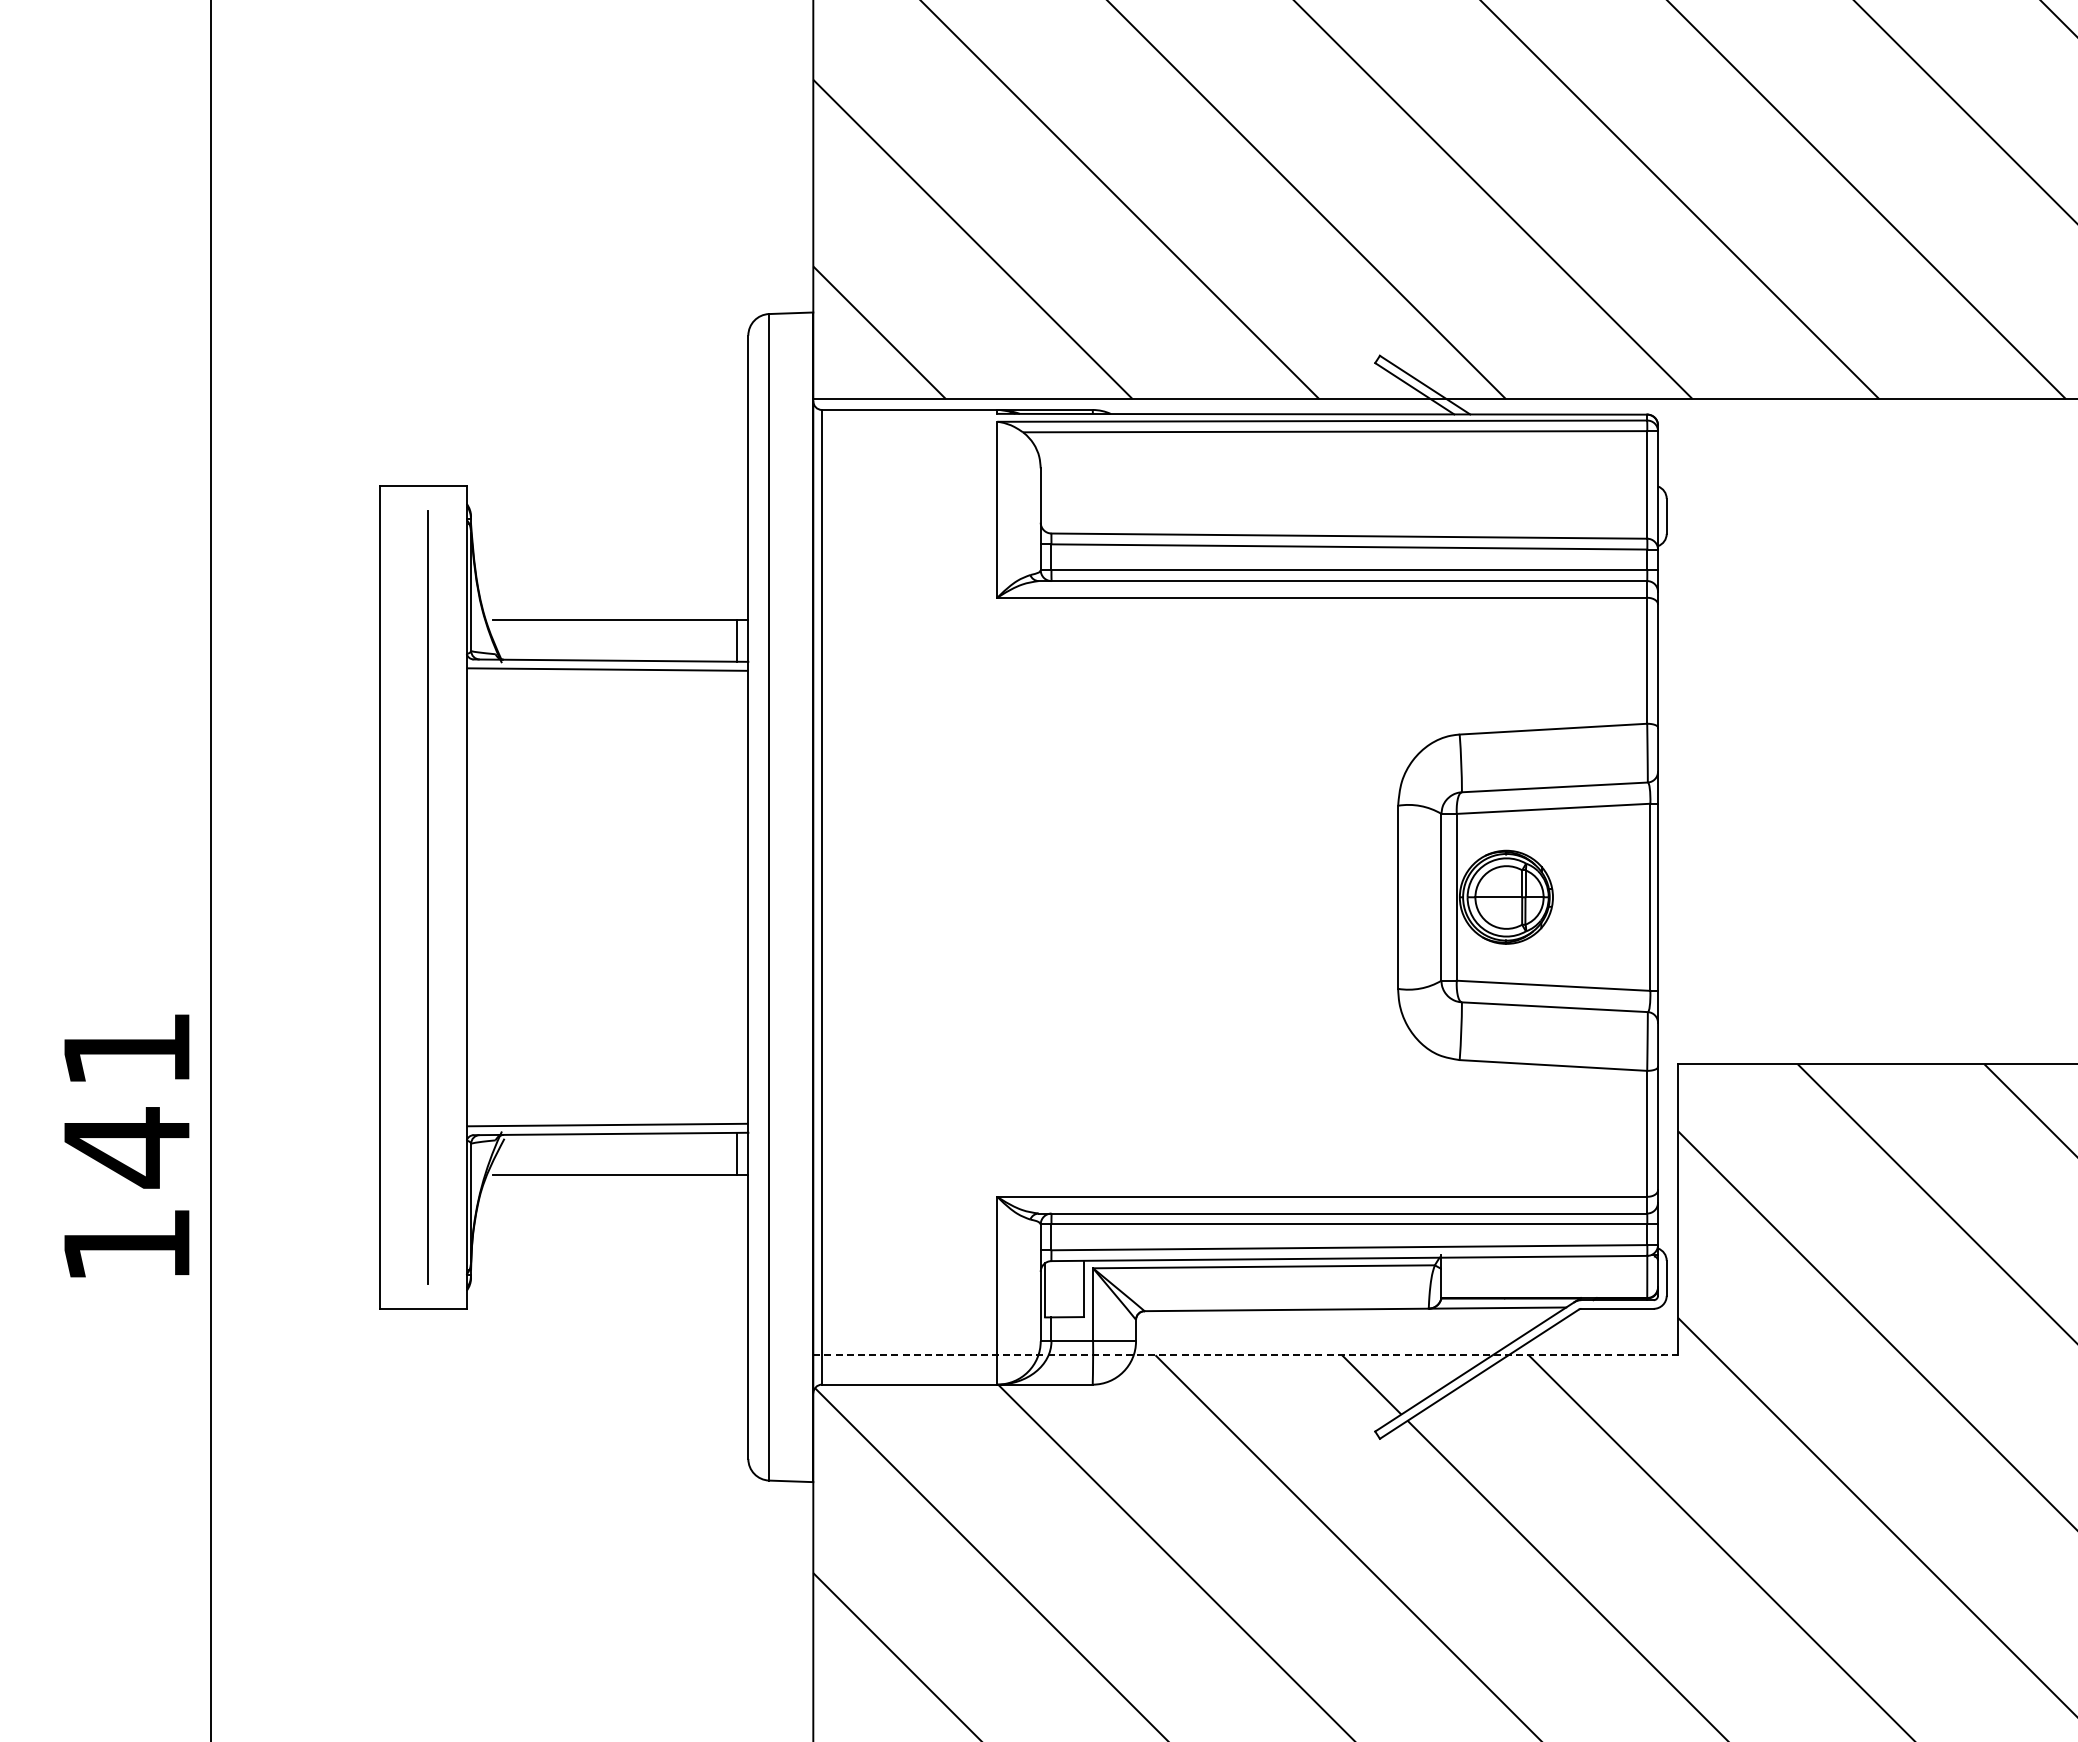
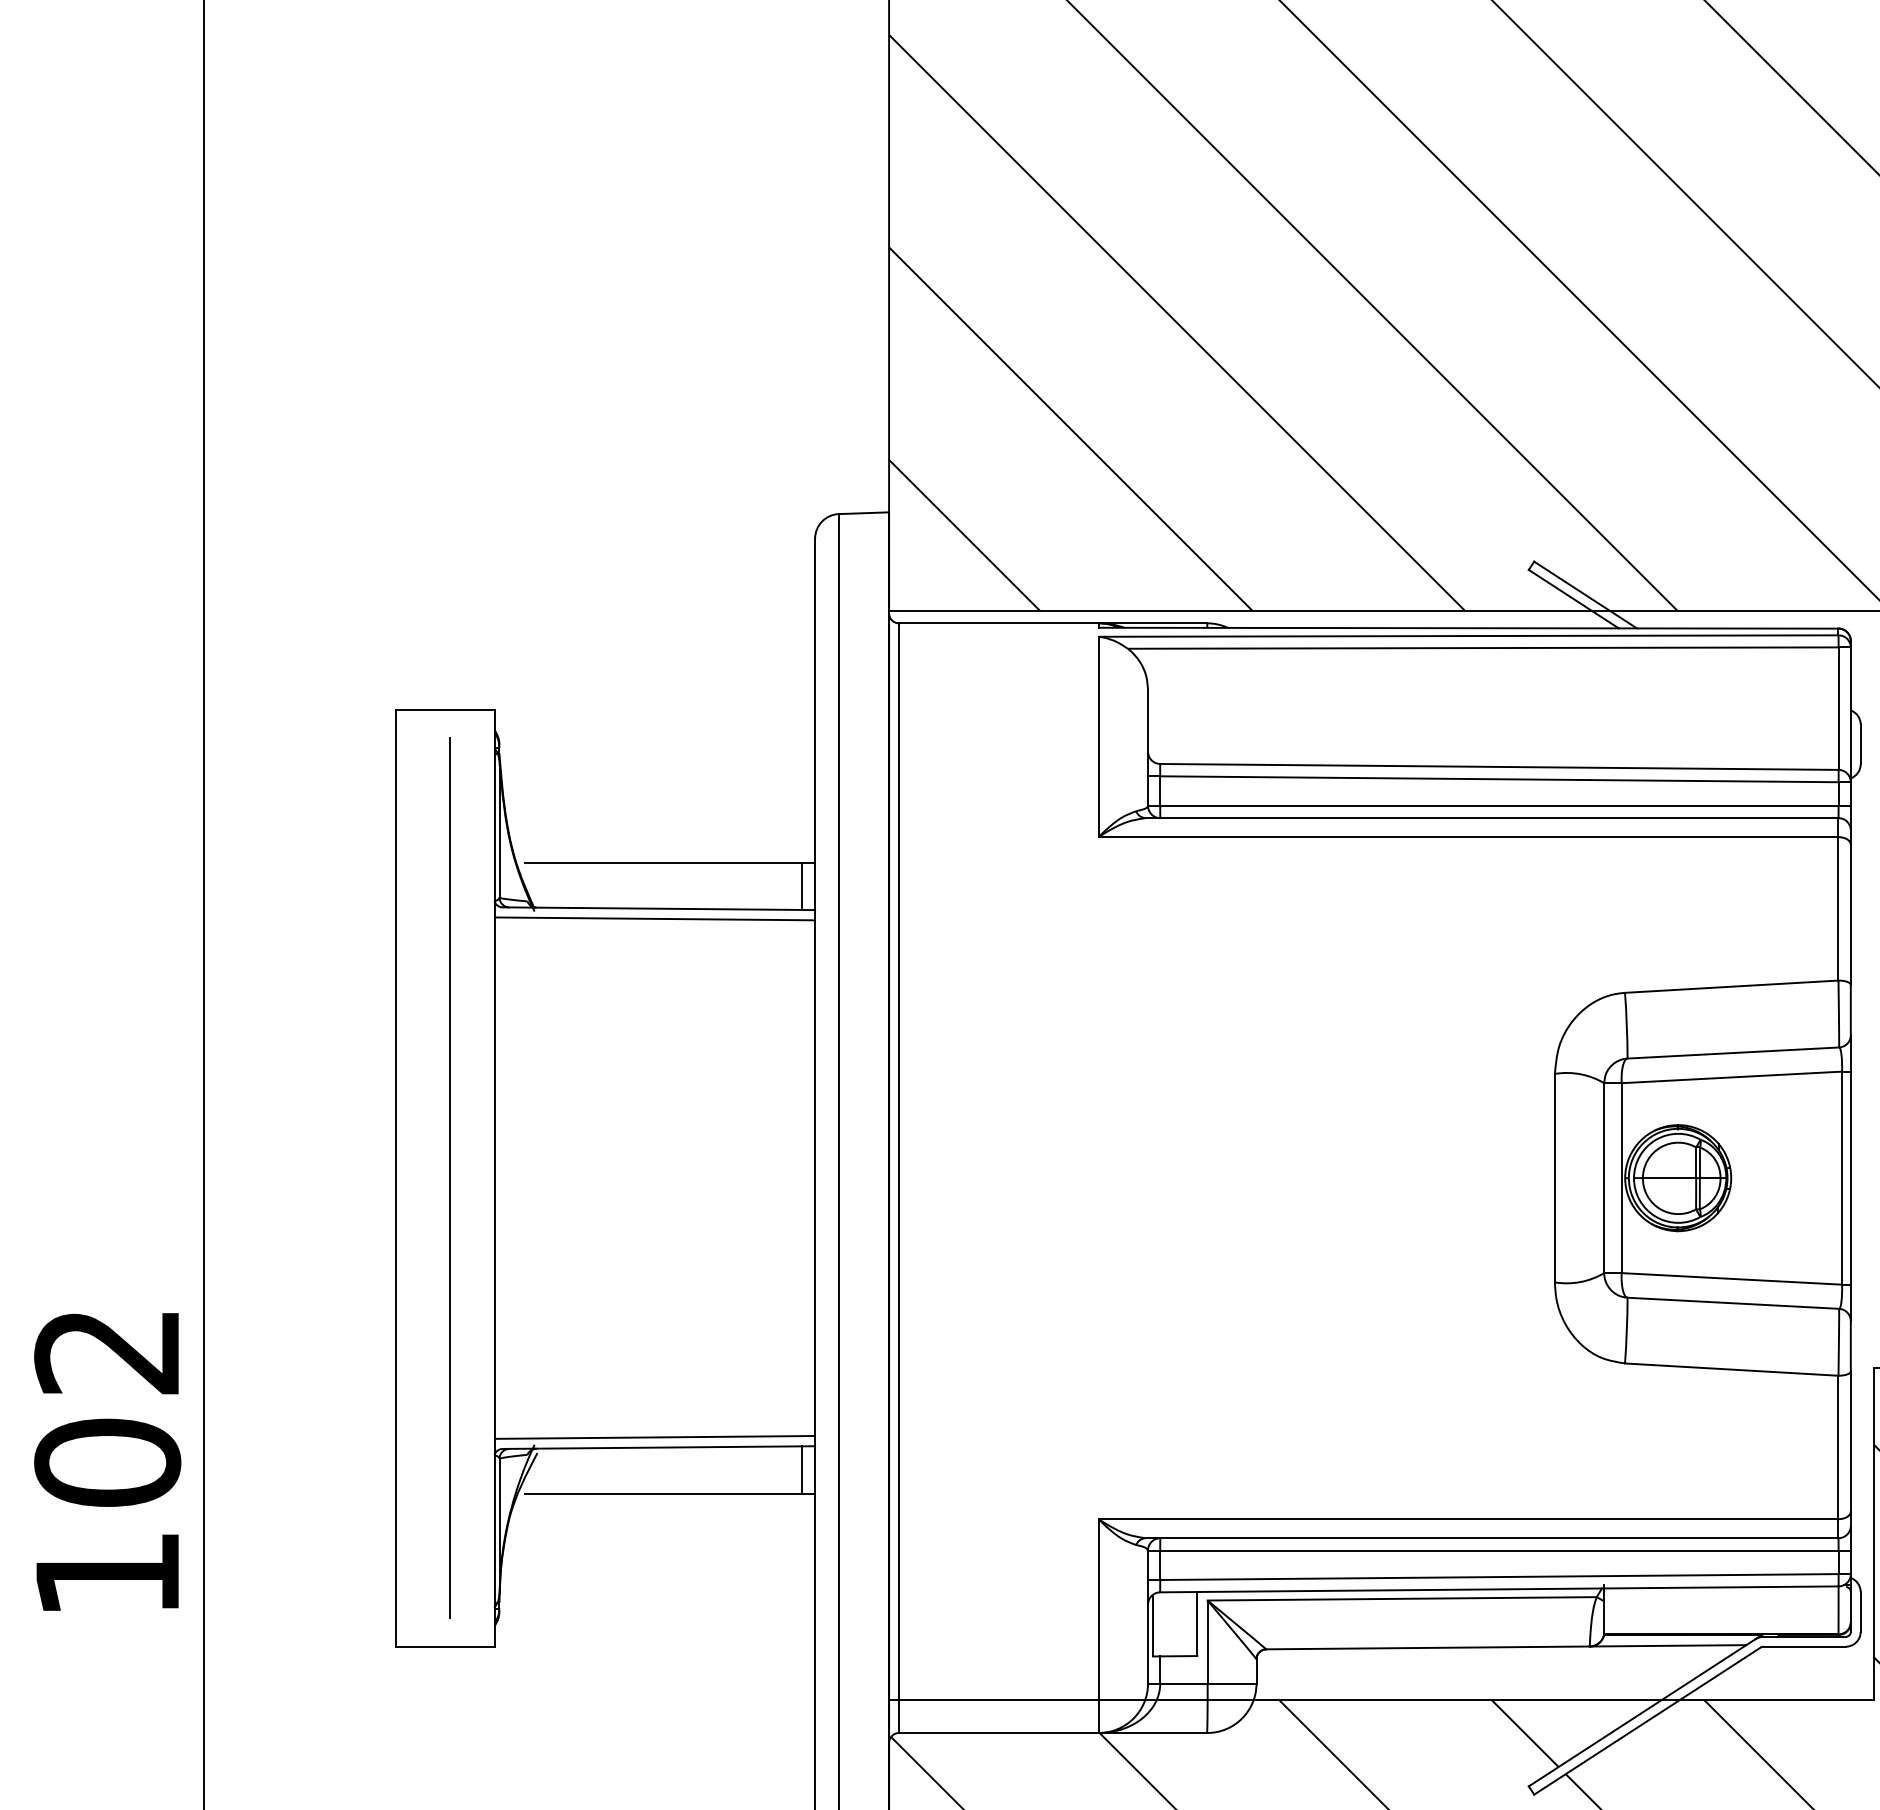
text: (126, 1101) -> (107, 1410), 141 -> 102
line: (1246, 1355) -> (1382, 1699), dashed -> solid

